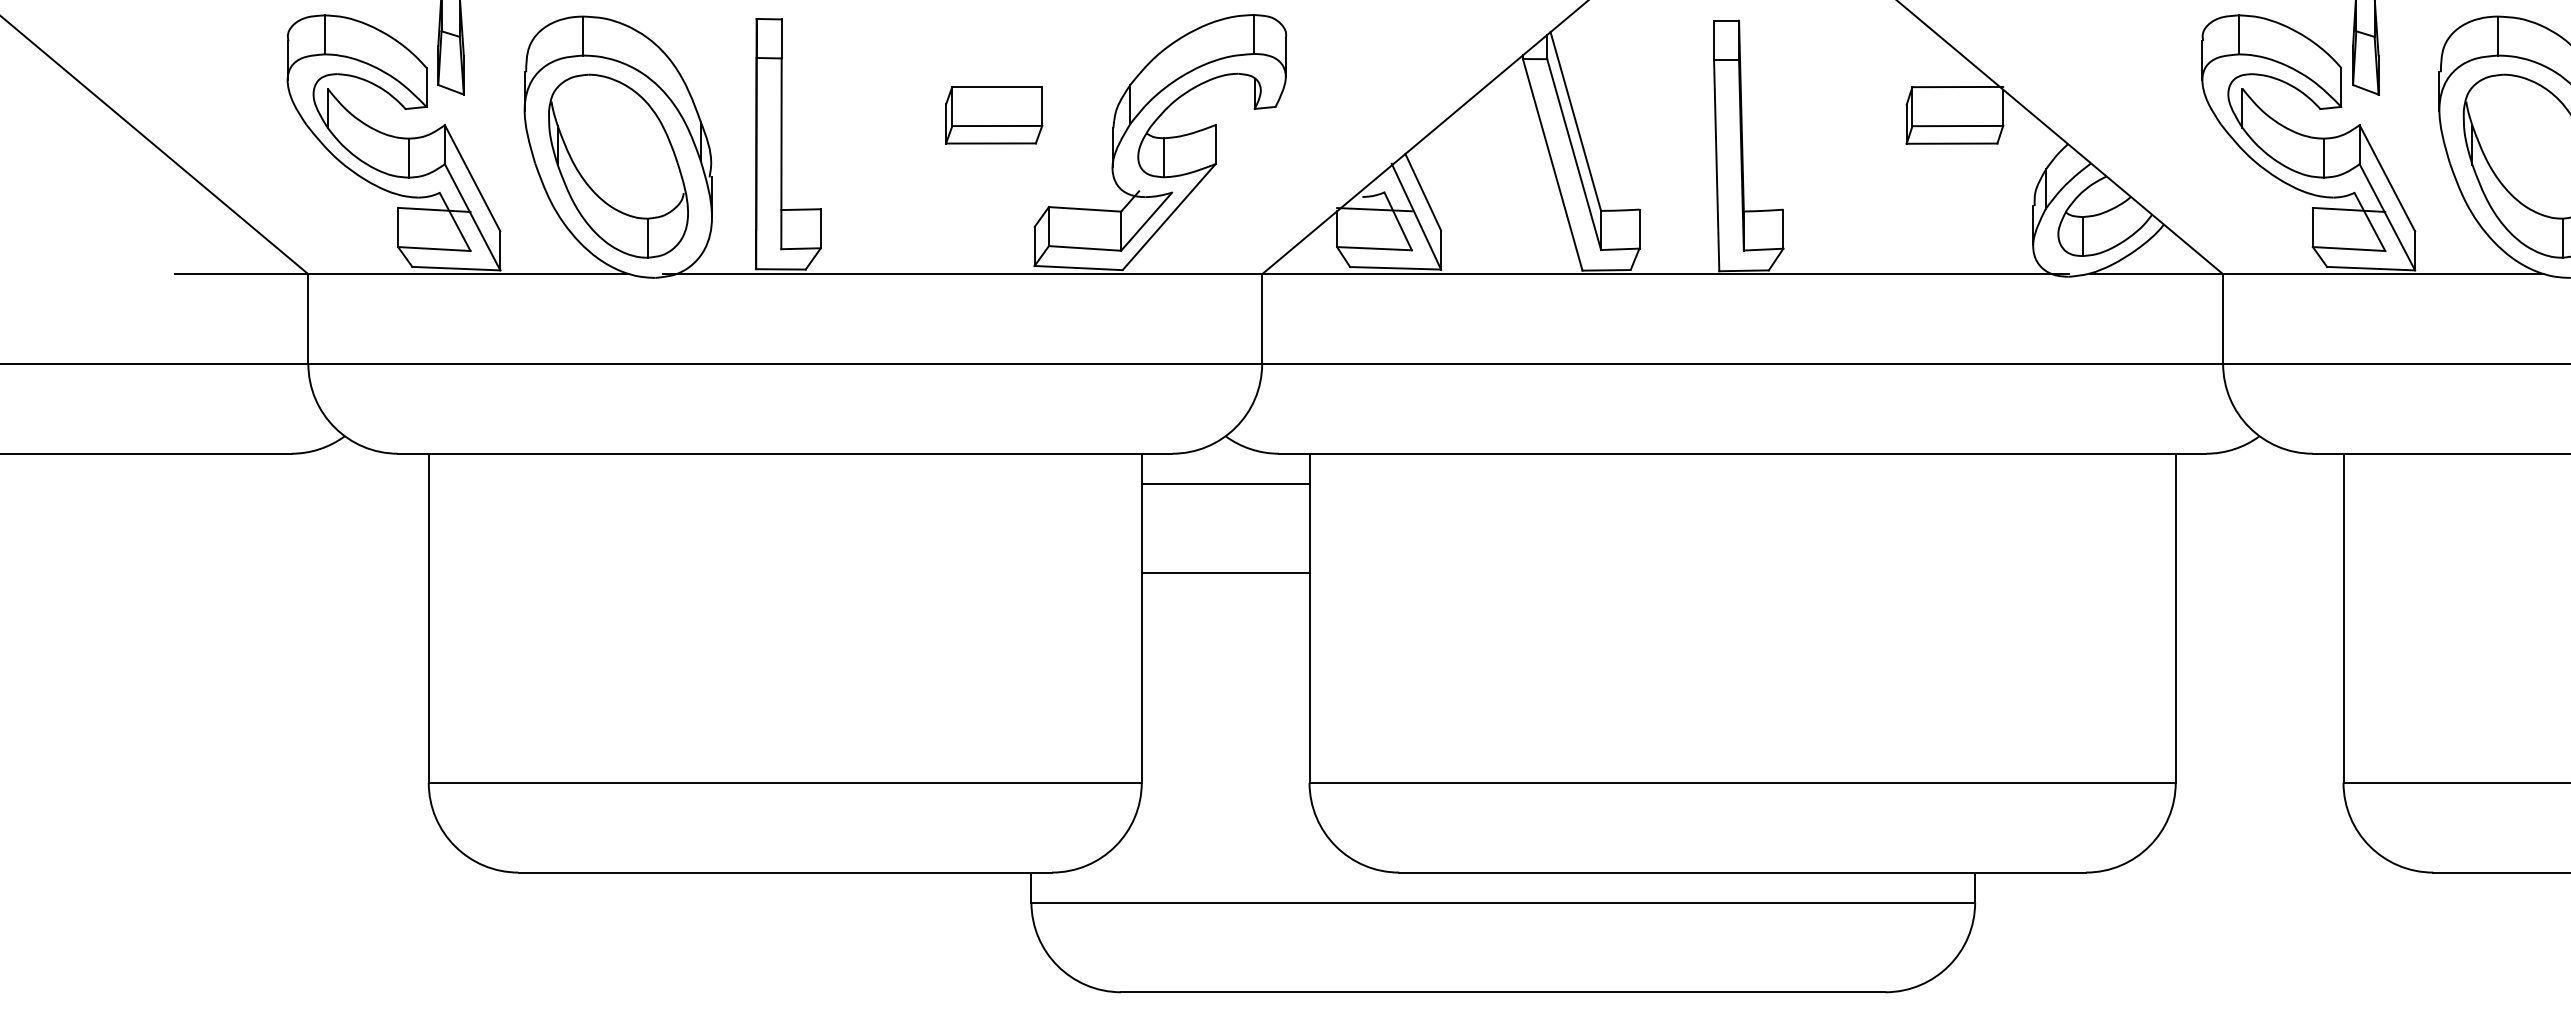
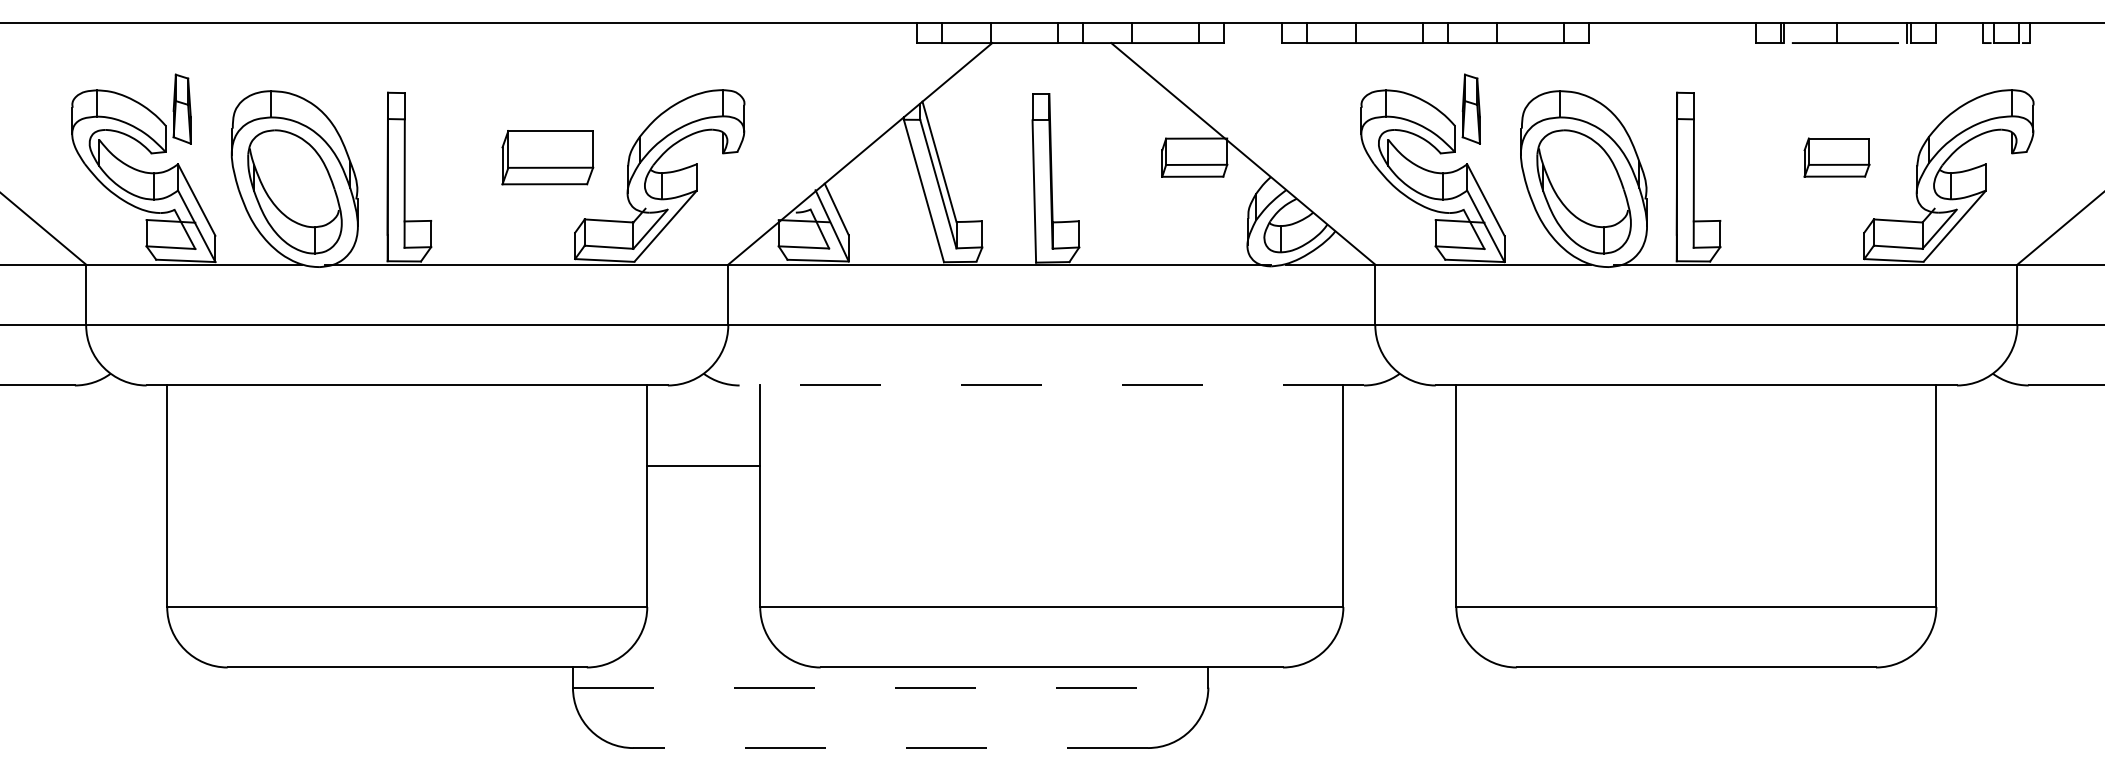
part: (993, 115) -> (547, 157), size x1.4
line: (1742, 453) -> (1051, 385), solid -> dashed
line: (1225, 483) -> (703, 405), removed
line: (1503, 902) -> (890, 687), solid -> dashed
line: (1503, 992) -> (890, 748), solid -> dashed

